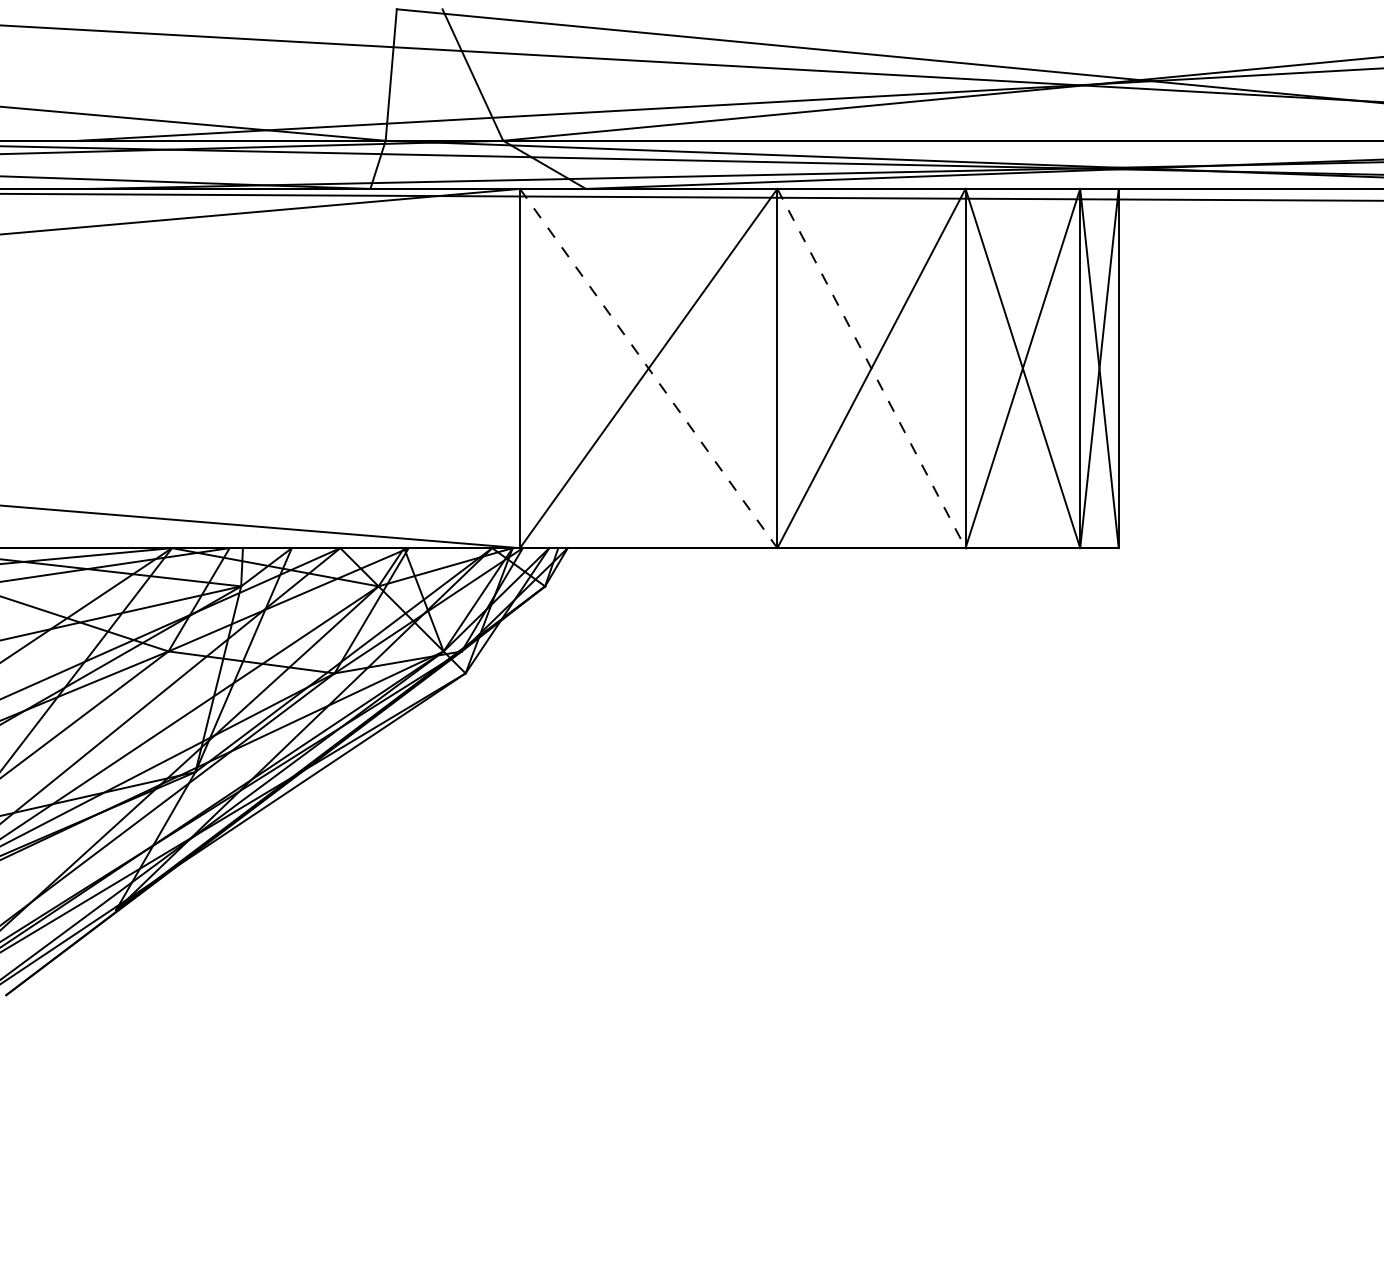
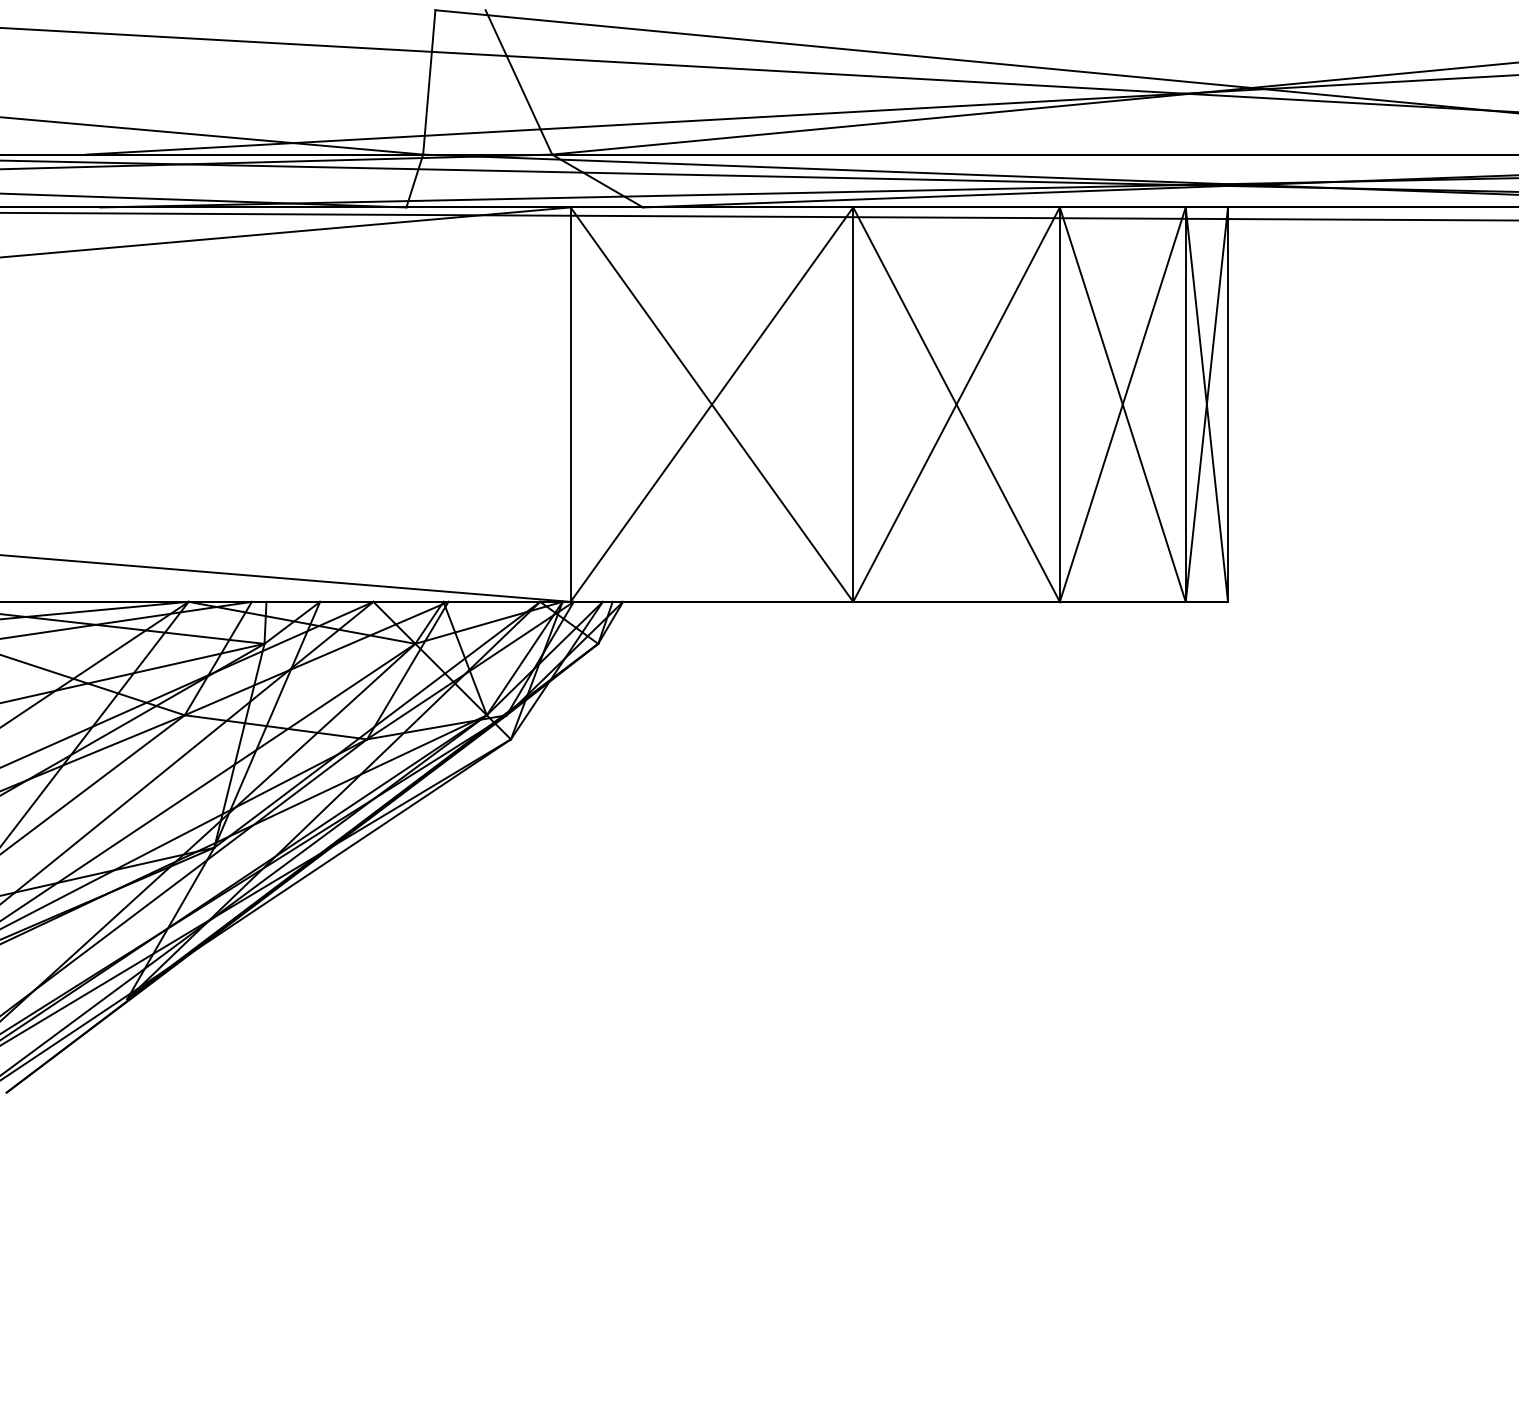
line: (648, 368) -> (711, 404), dashed -> solid
line: (871, 368) -> (956, 404), dashed -> solid

